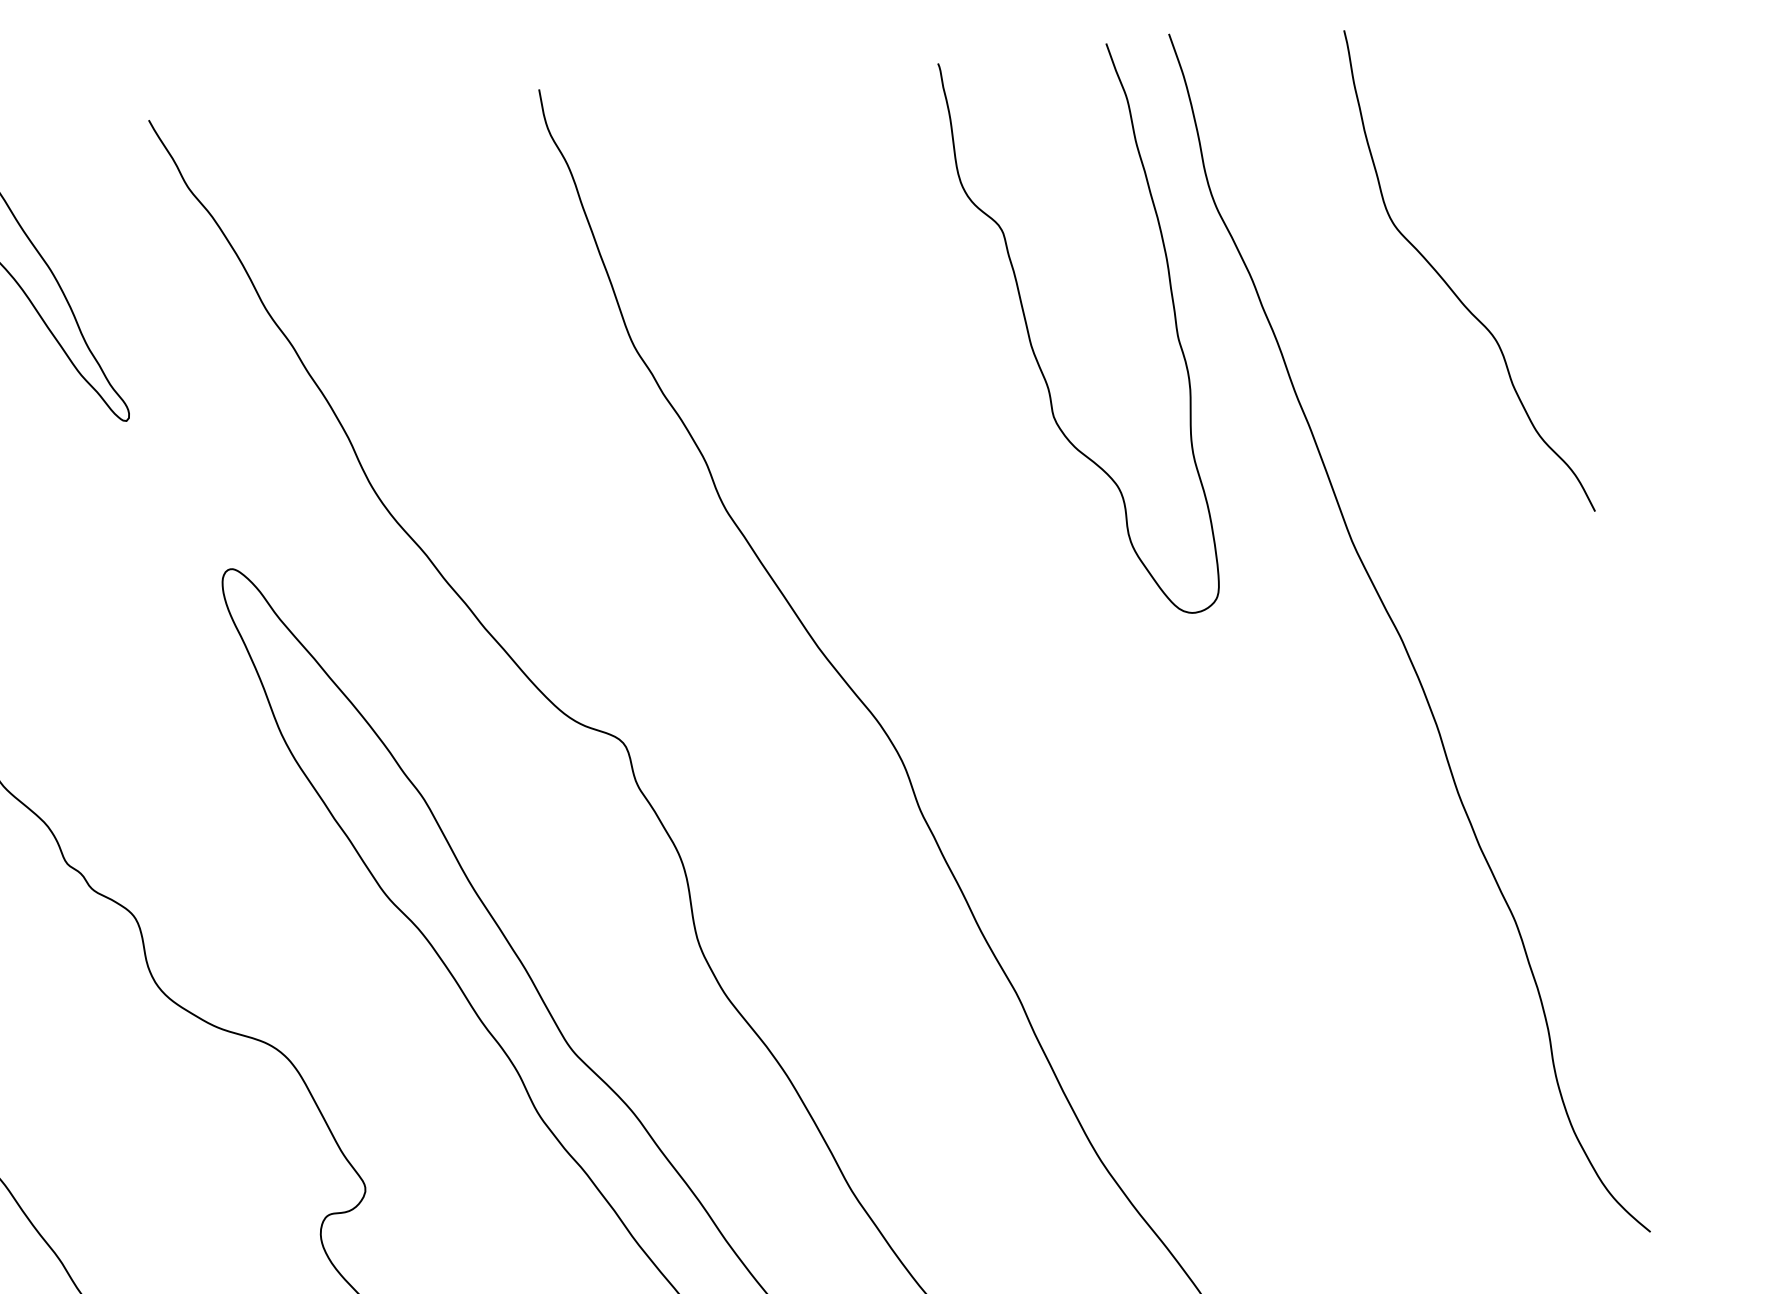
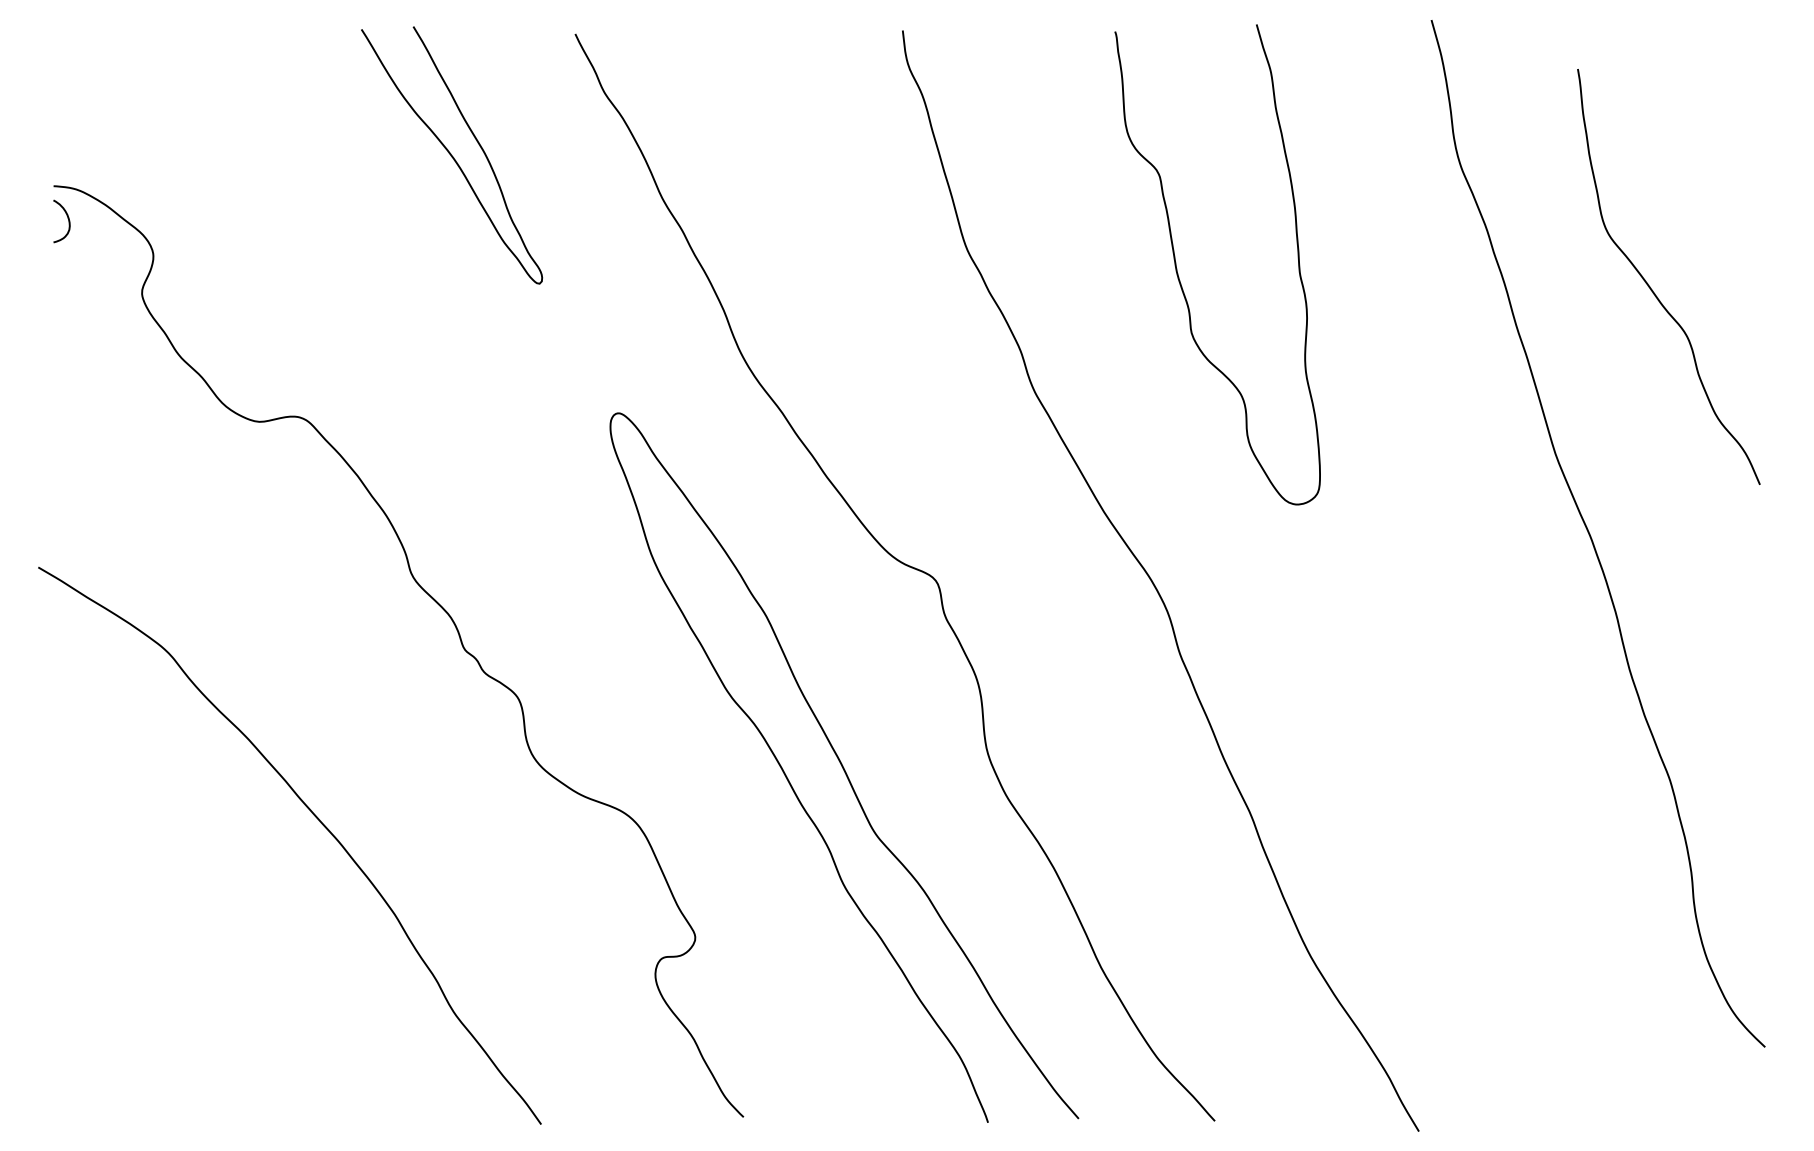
curve: (1452, 288) -> (1653, 290), moved
curve: (1033, 346) -> (1178, 273), moved

